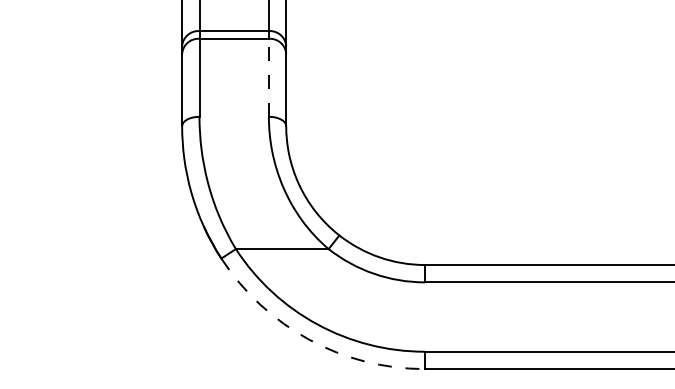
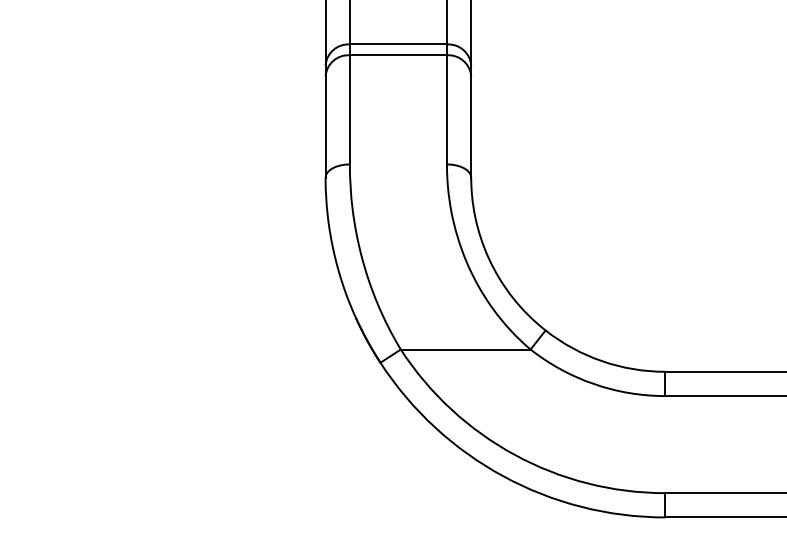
line: (268, 77) -> (446, 109), dashed -> solid
arc: (309, 339) -> (503, 476), dashed -> solid

